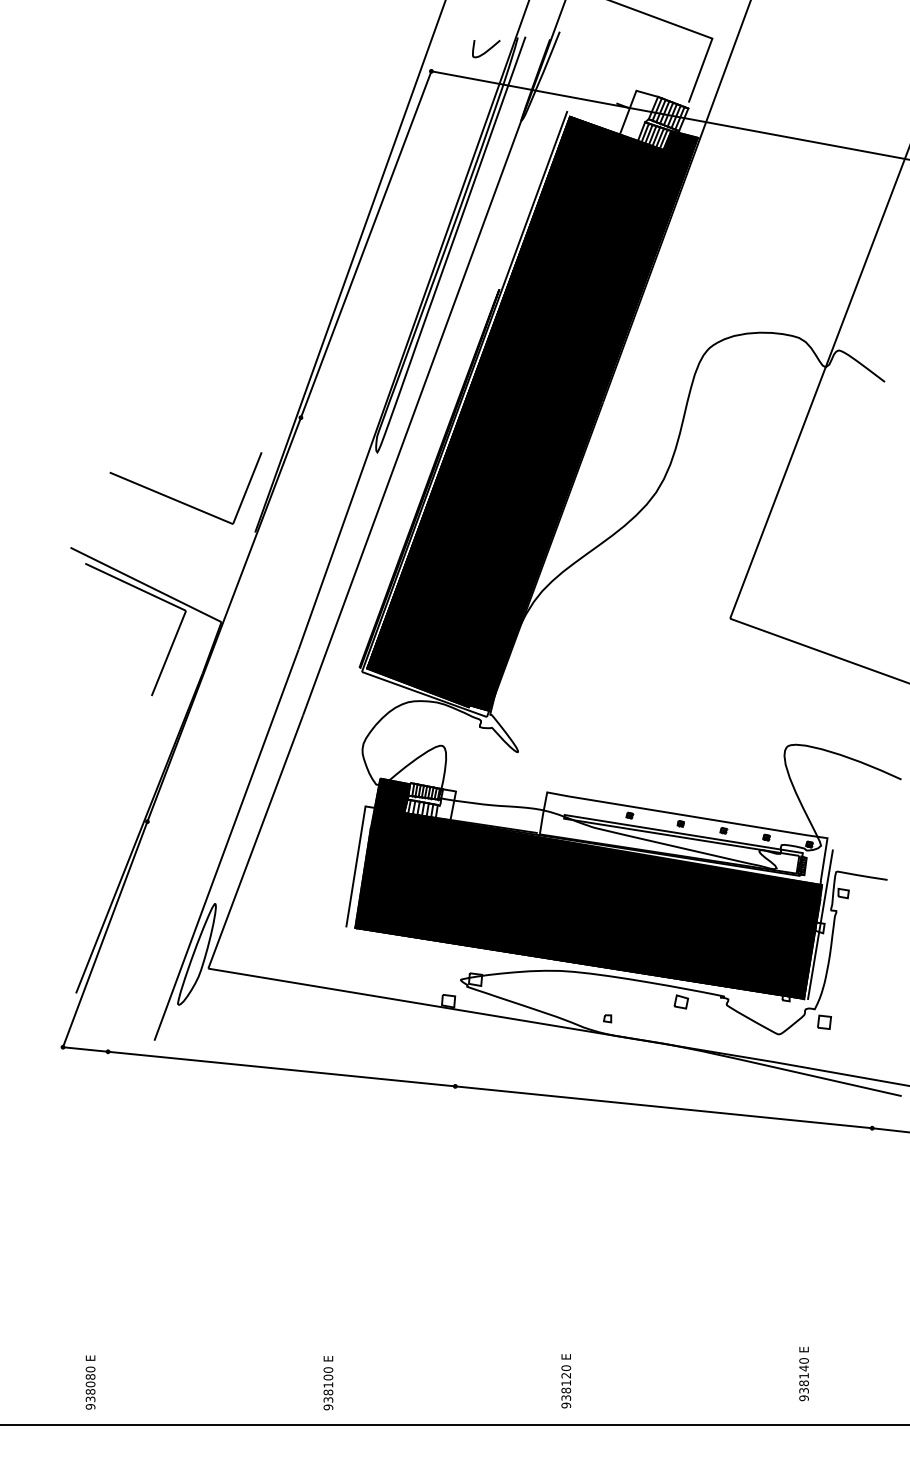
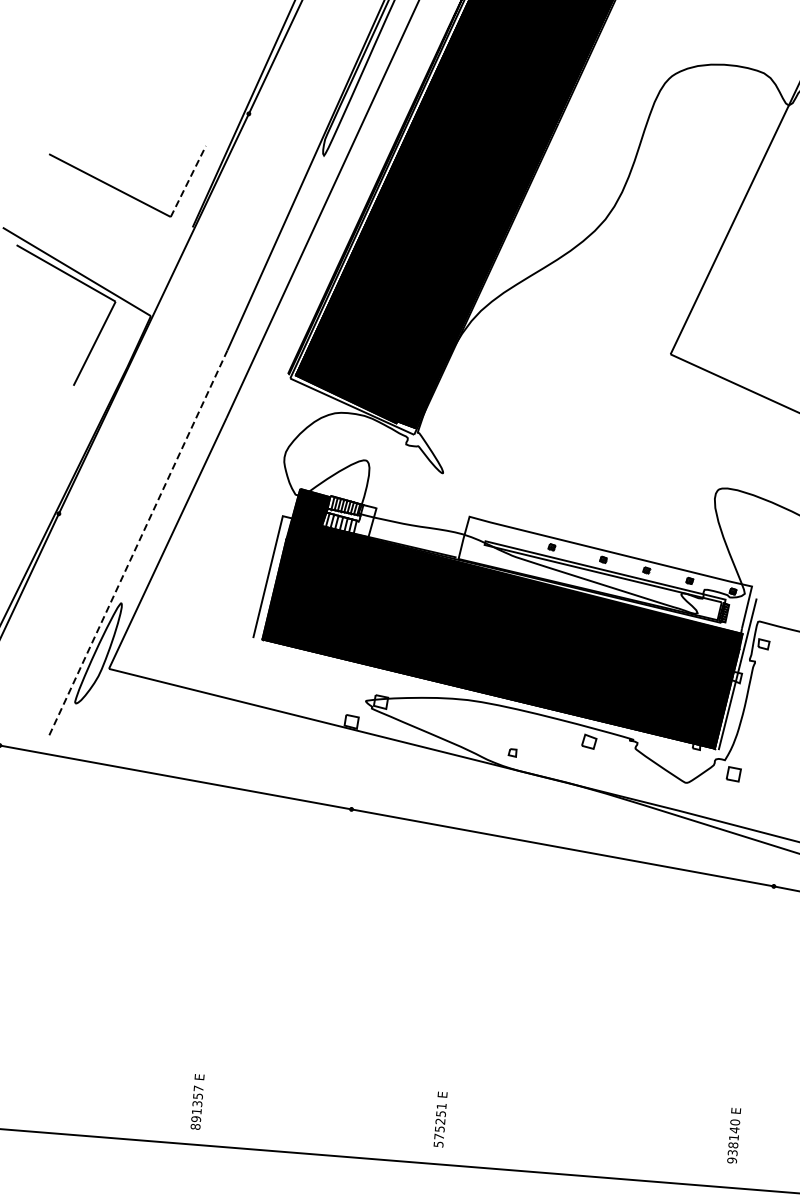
line: (247, 488) -> (188, 181), solid -> dashed
line: (226, 845) -> (137, 544), solid -> dashed
text: (803, 1373) -> (733, 1135), moved
text: (566, 1386) -> (440, 1125), 938120 -> 575251
text: (328, 1388) -> (197, 1107), 938100 -> 891357

